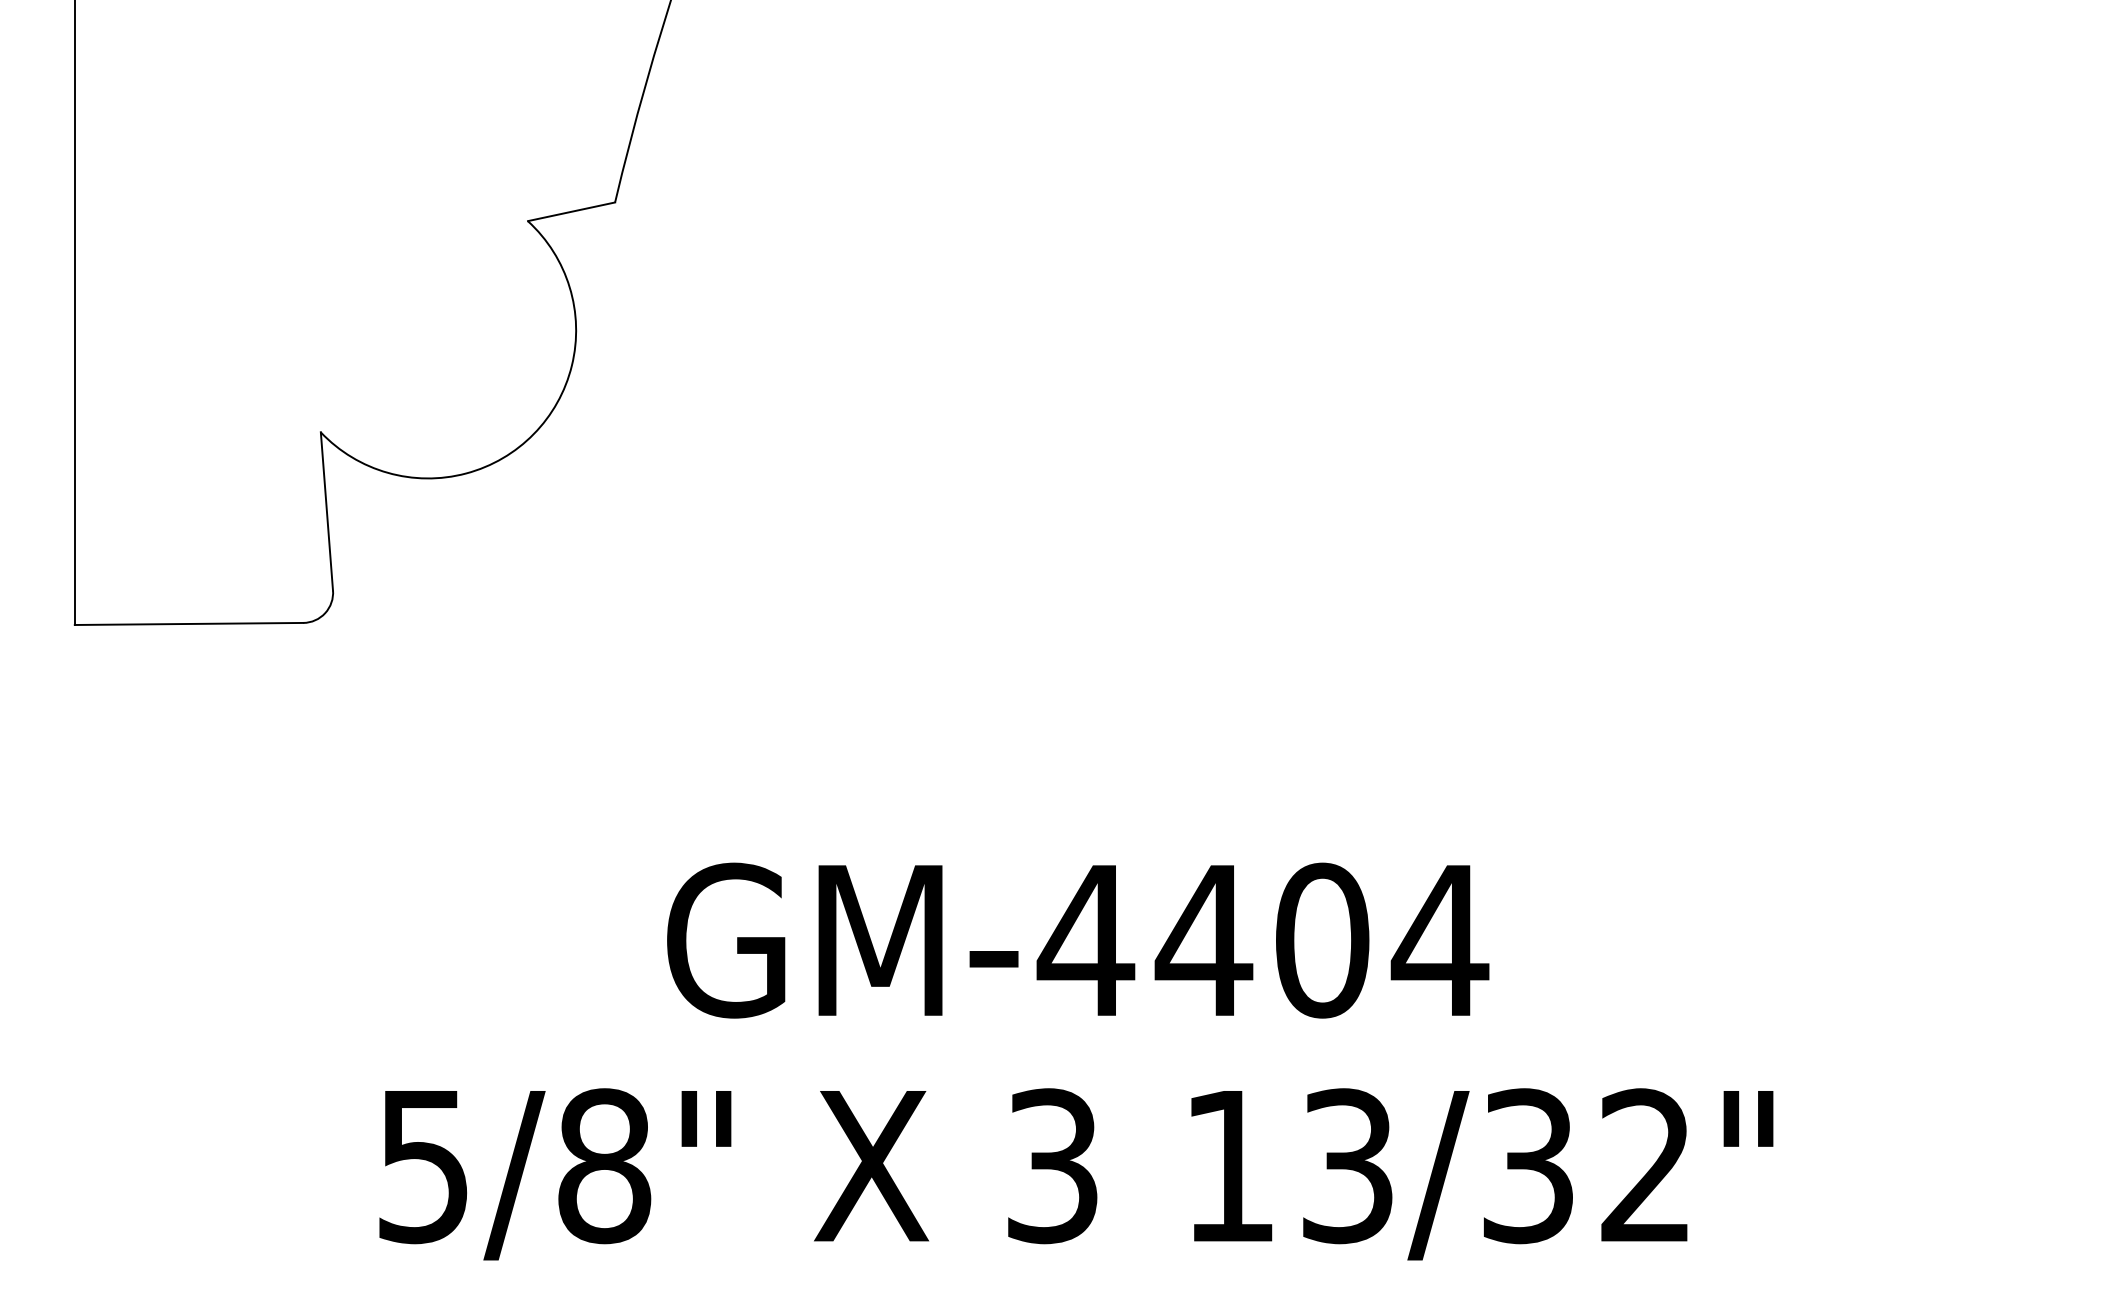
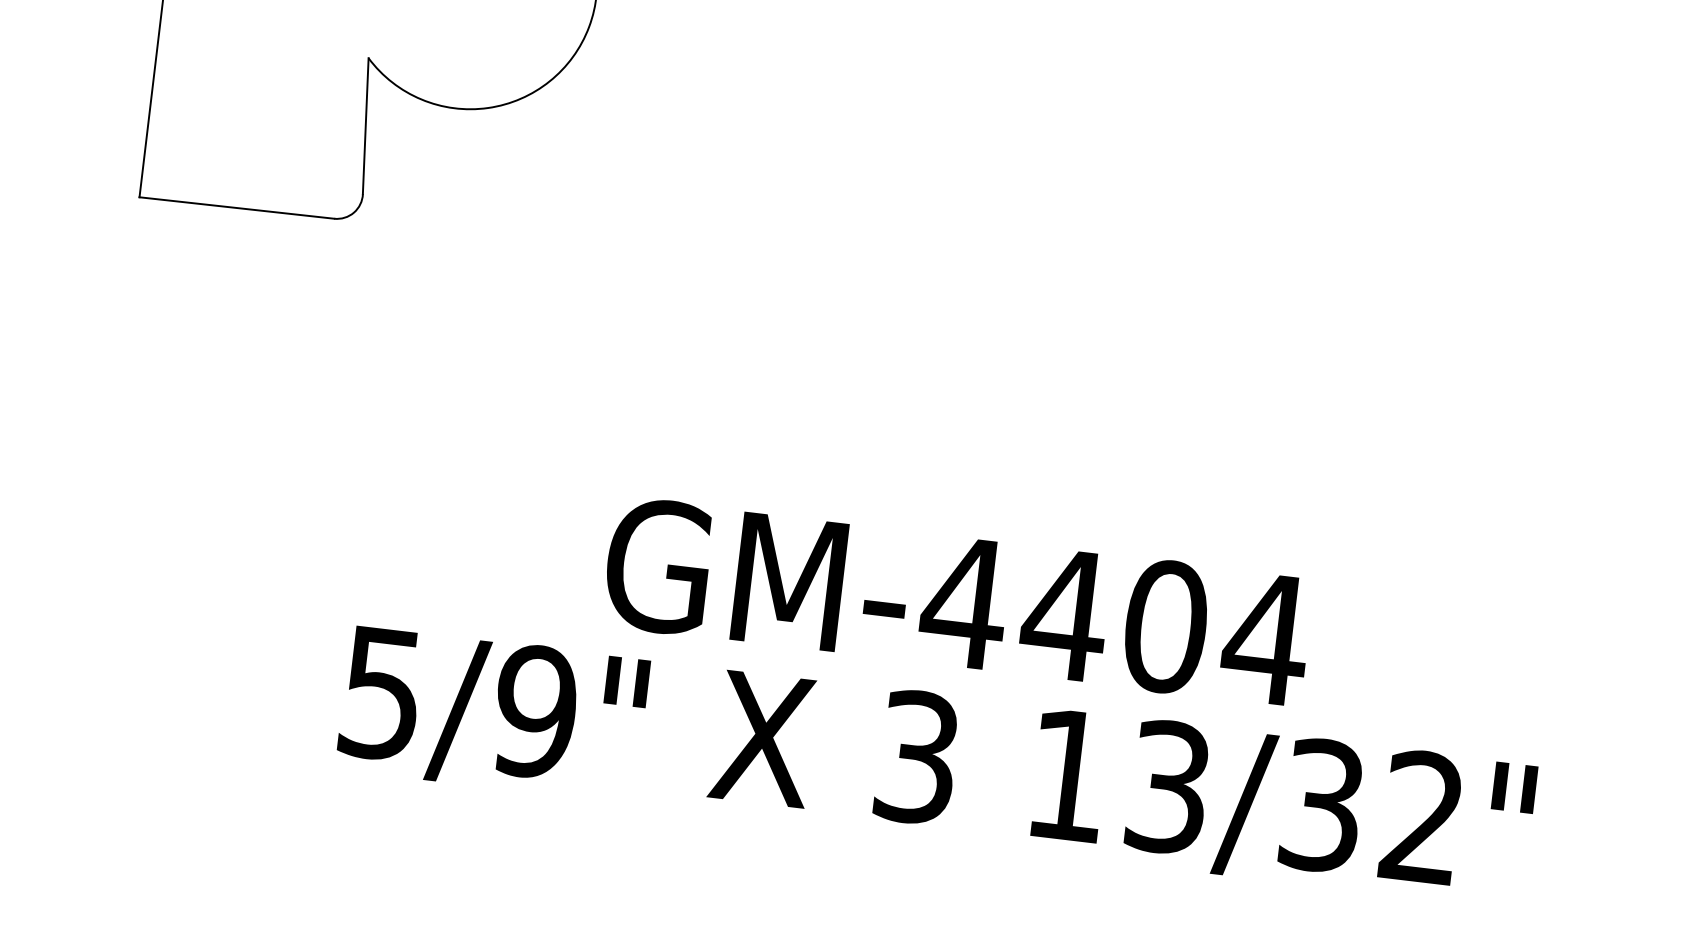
text: (1078, 940) -> (958, 601), moved
text: (604, 1166) -> (535, 712), 5/8" -> 5/9"

